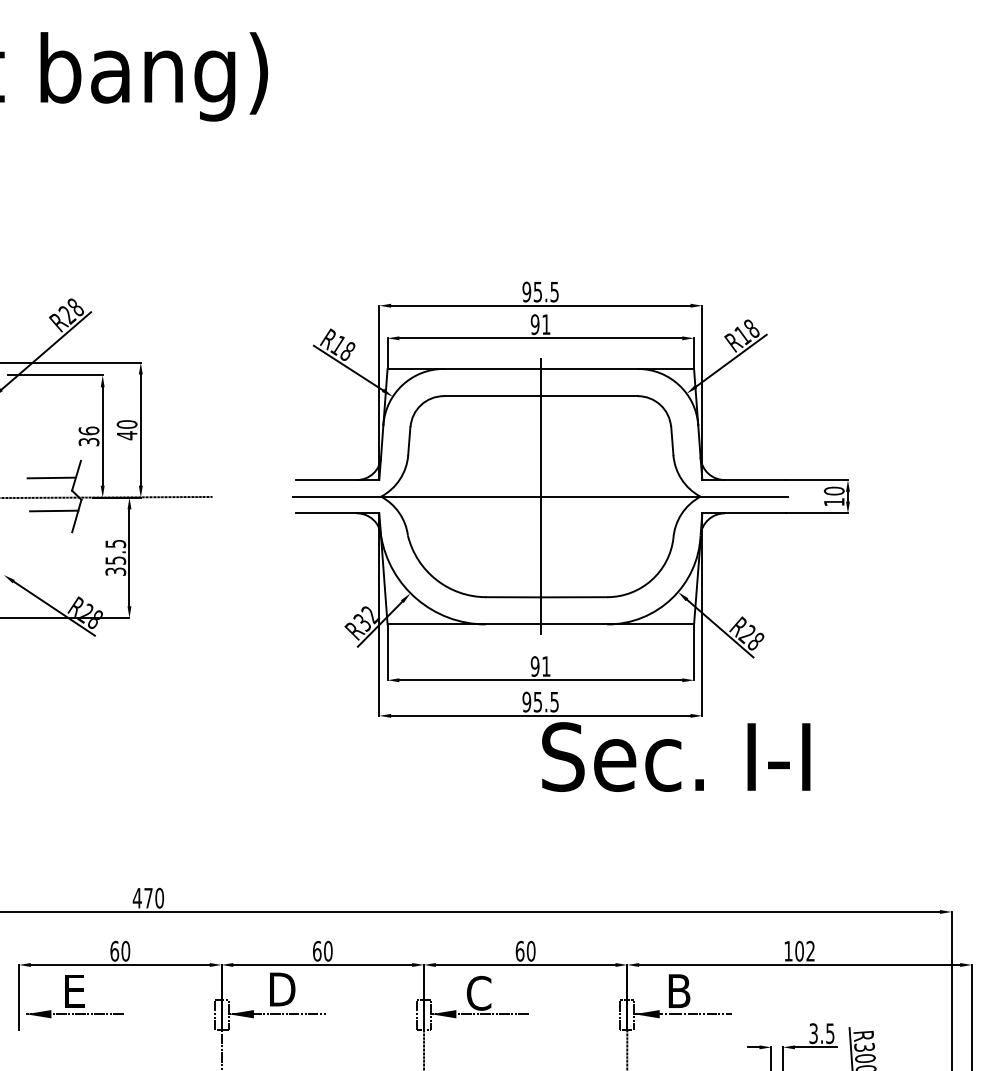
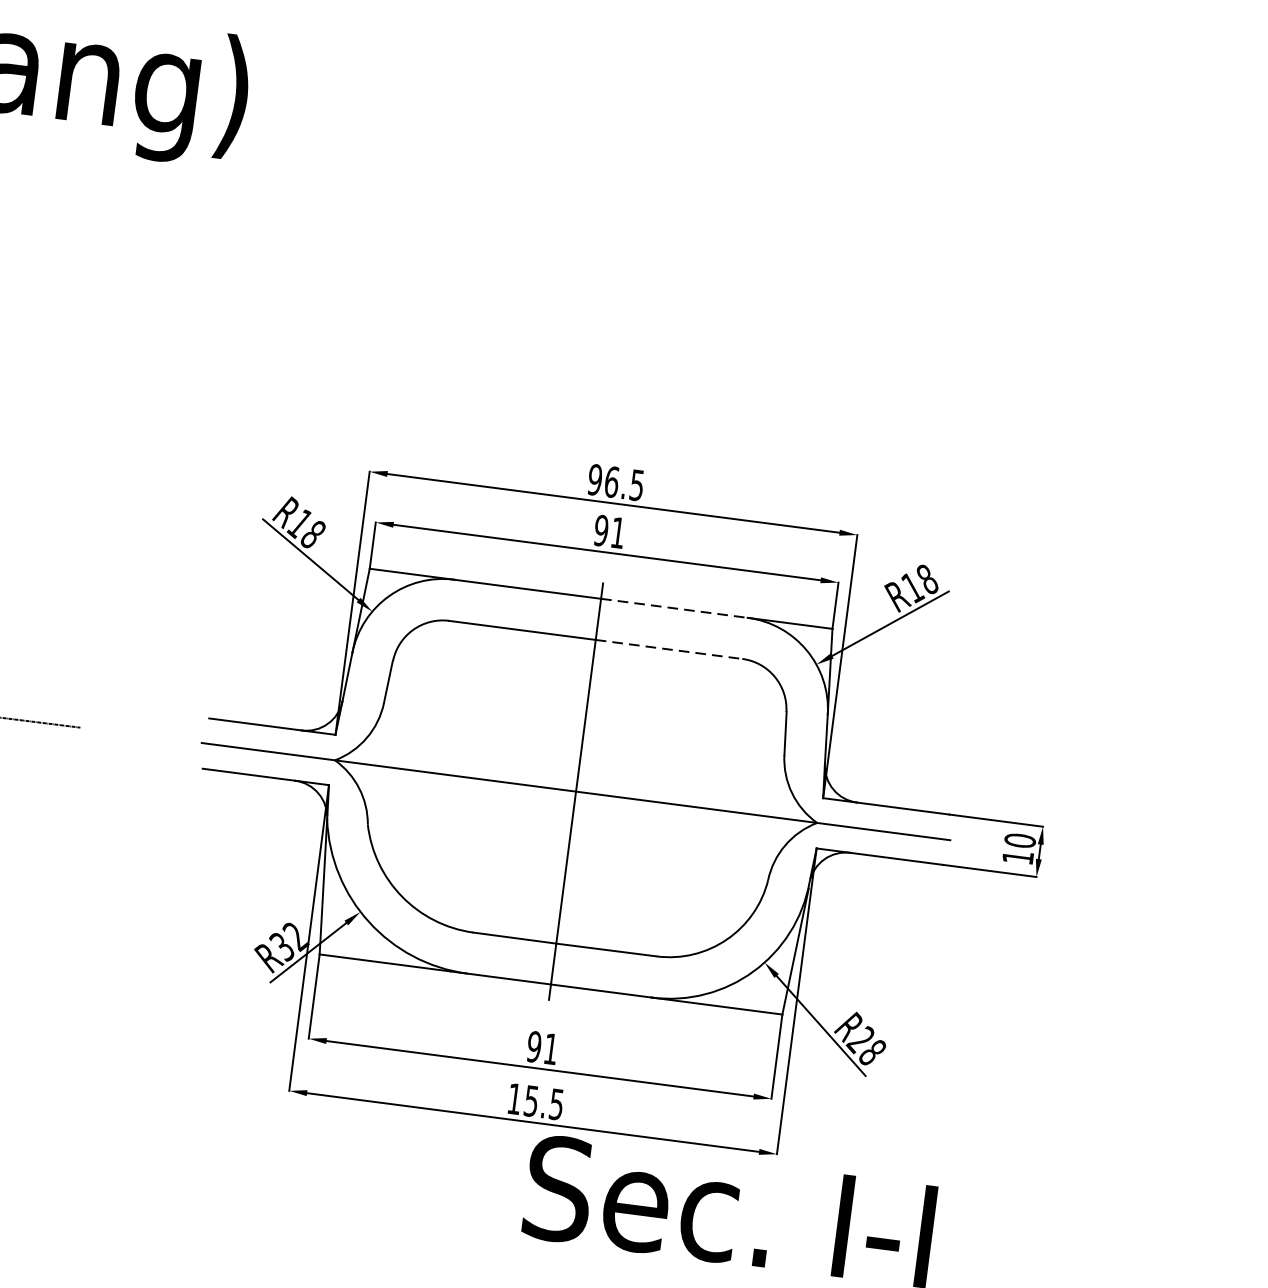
text: (537, 291) -> (611, 481), 95.5 -> 96.5
line: (589, 368) -> (674, 607), solid -> dashed
line: (589, 396) -> (669, 649), solid -> dashed
text: (526, 701) -> (514, 1098), 95.5 -> 15.5

